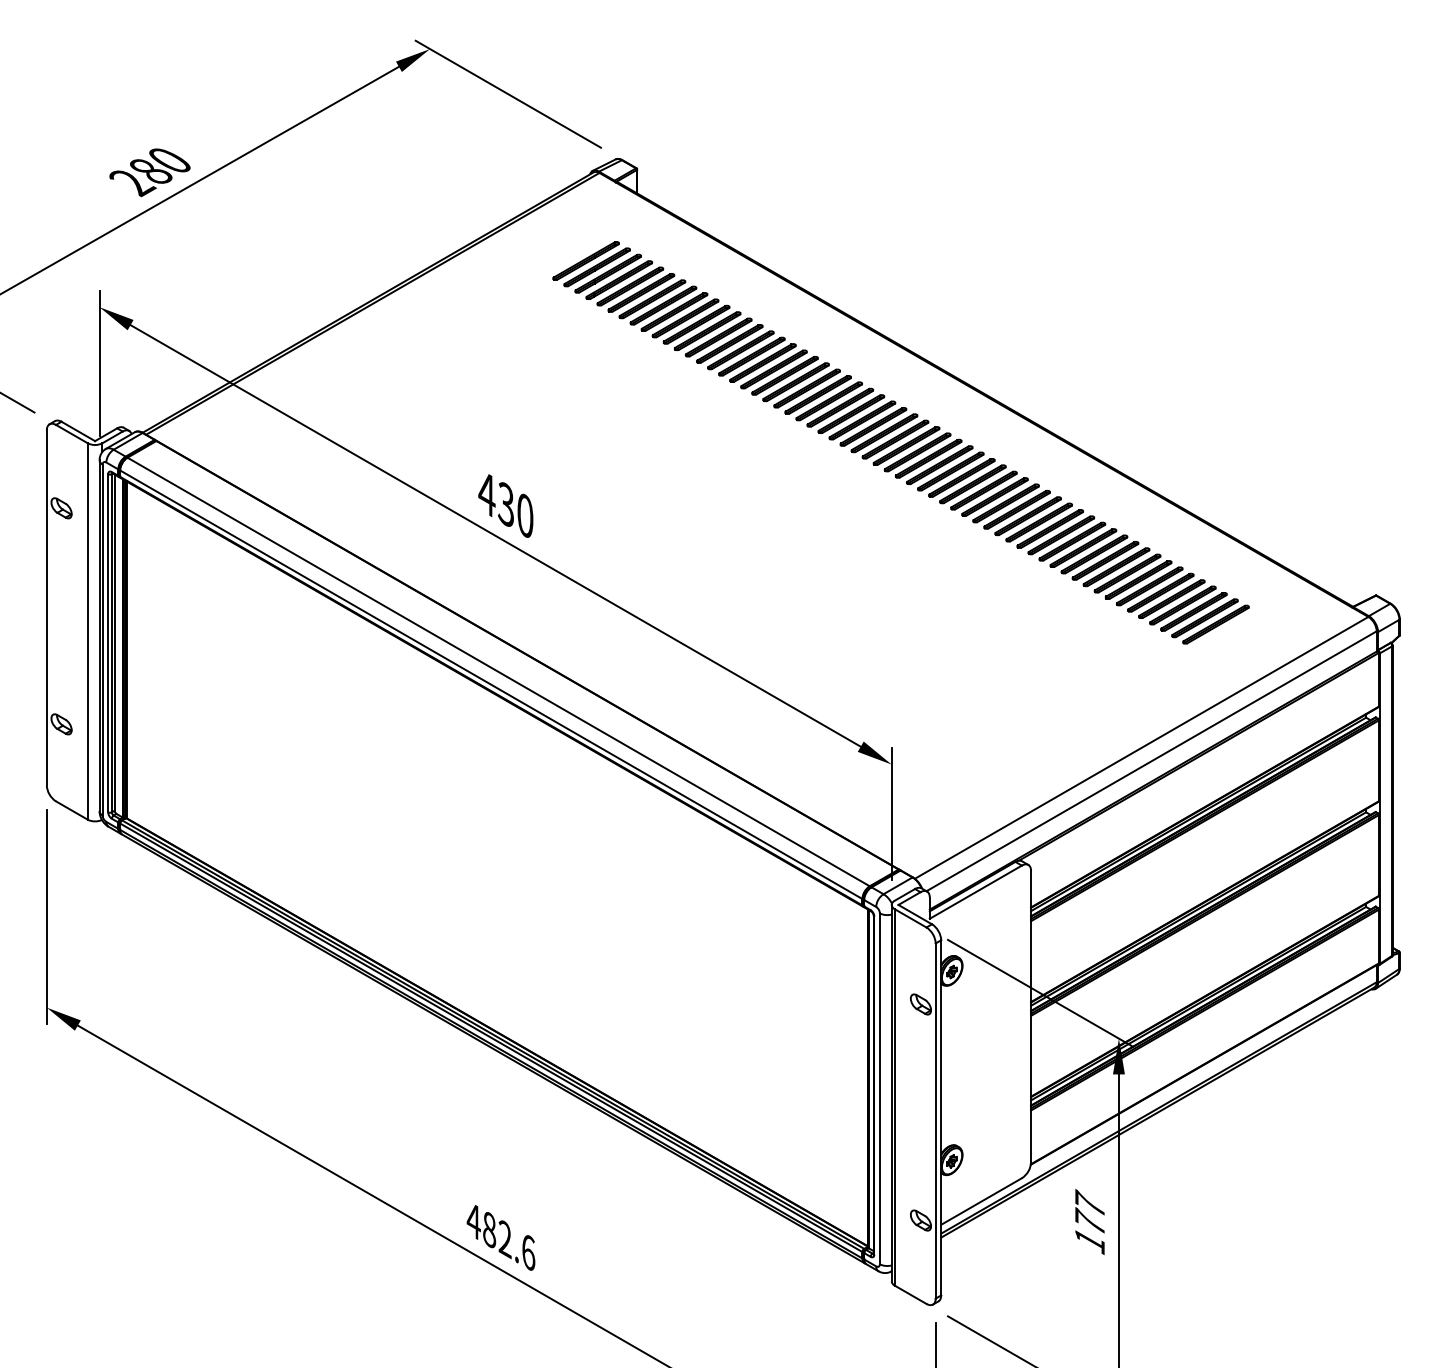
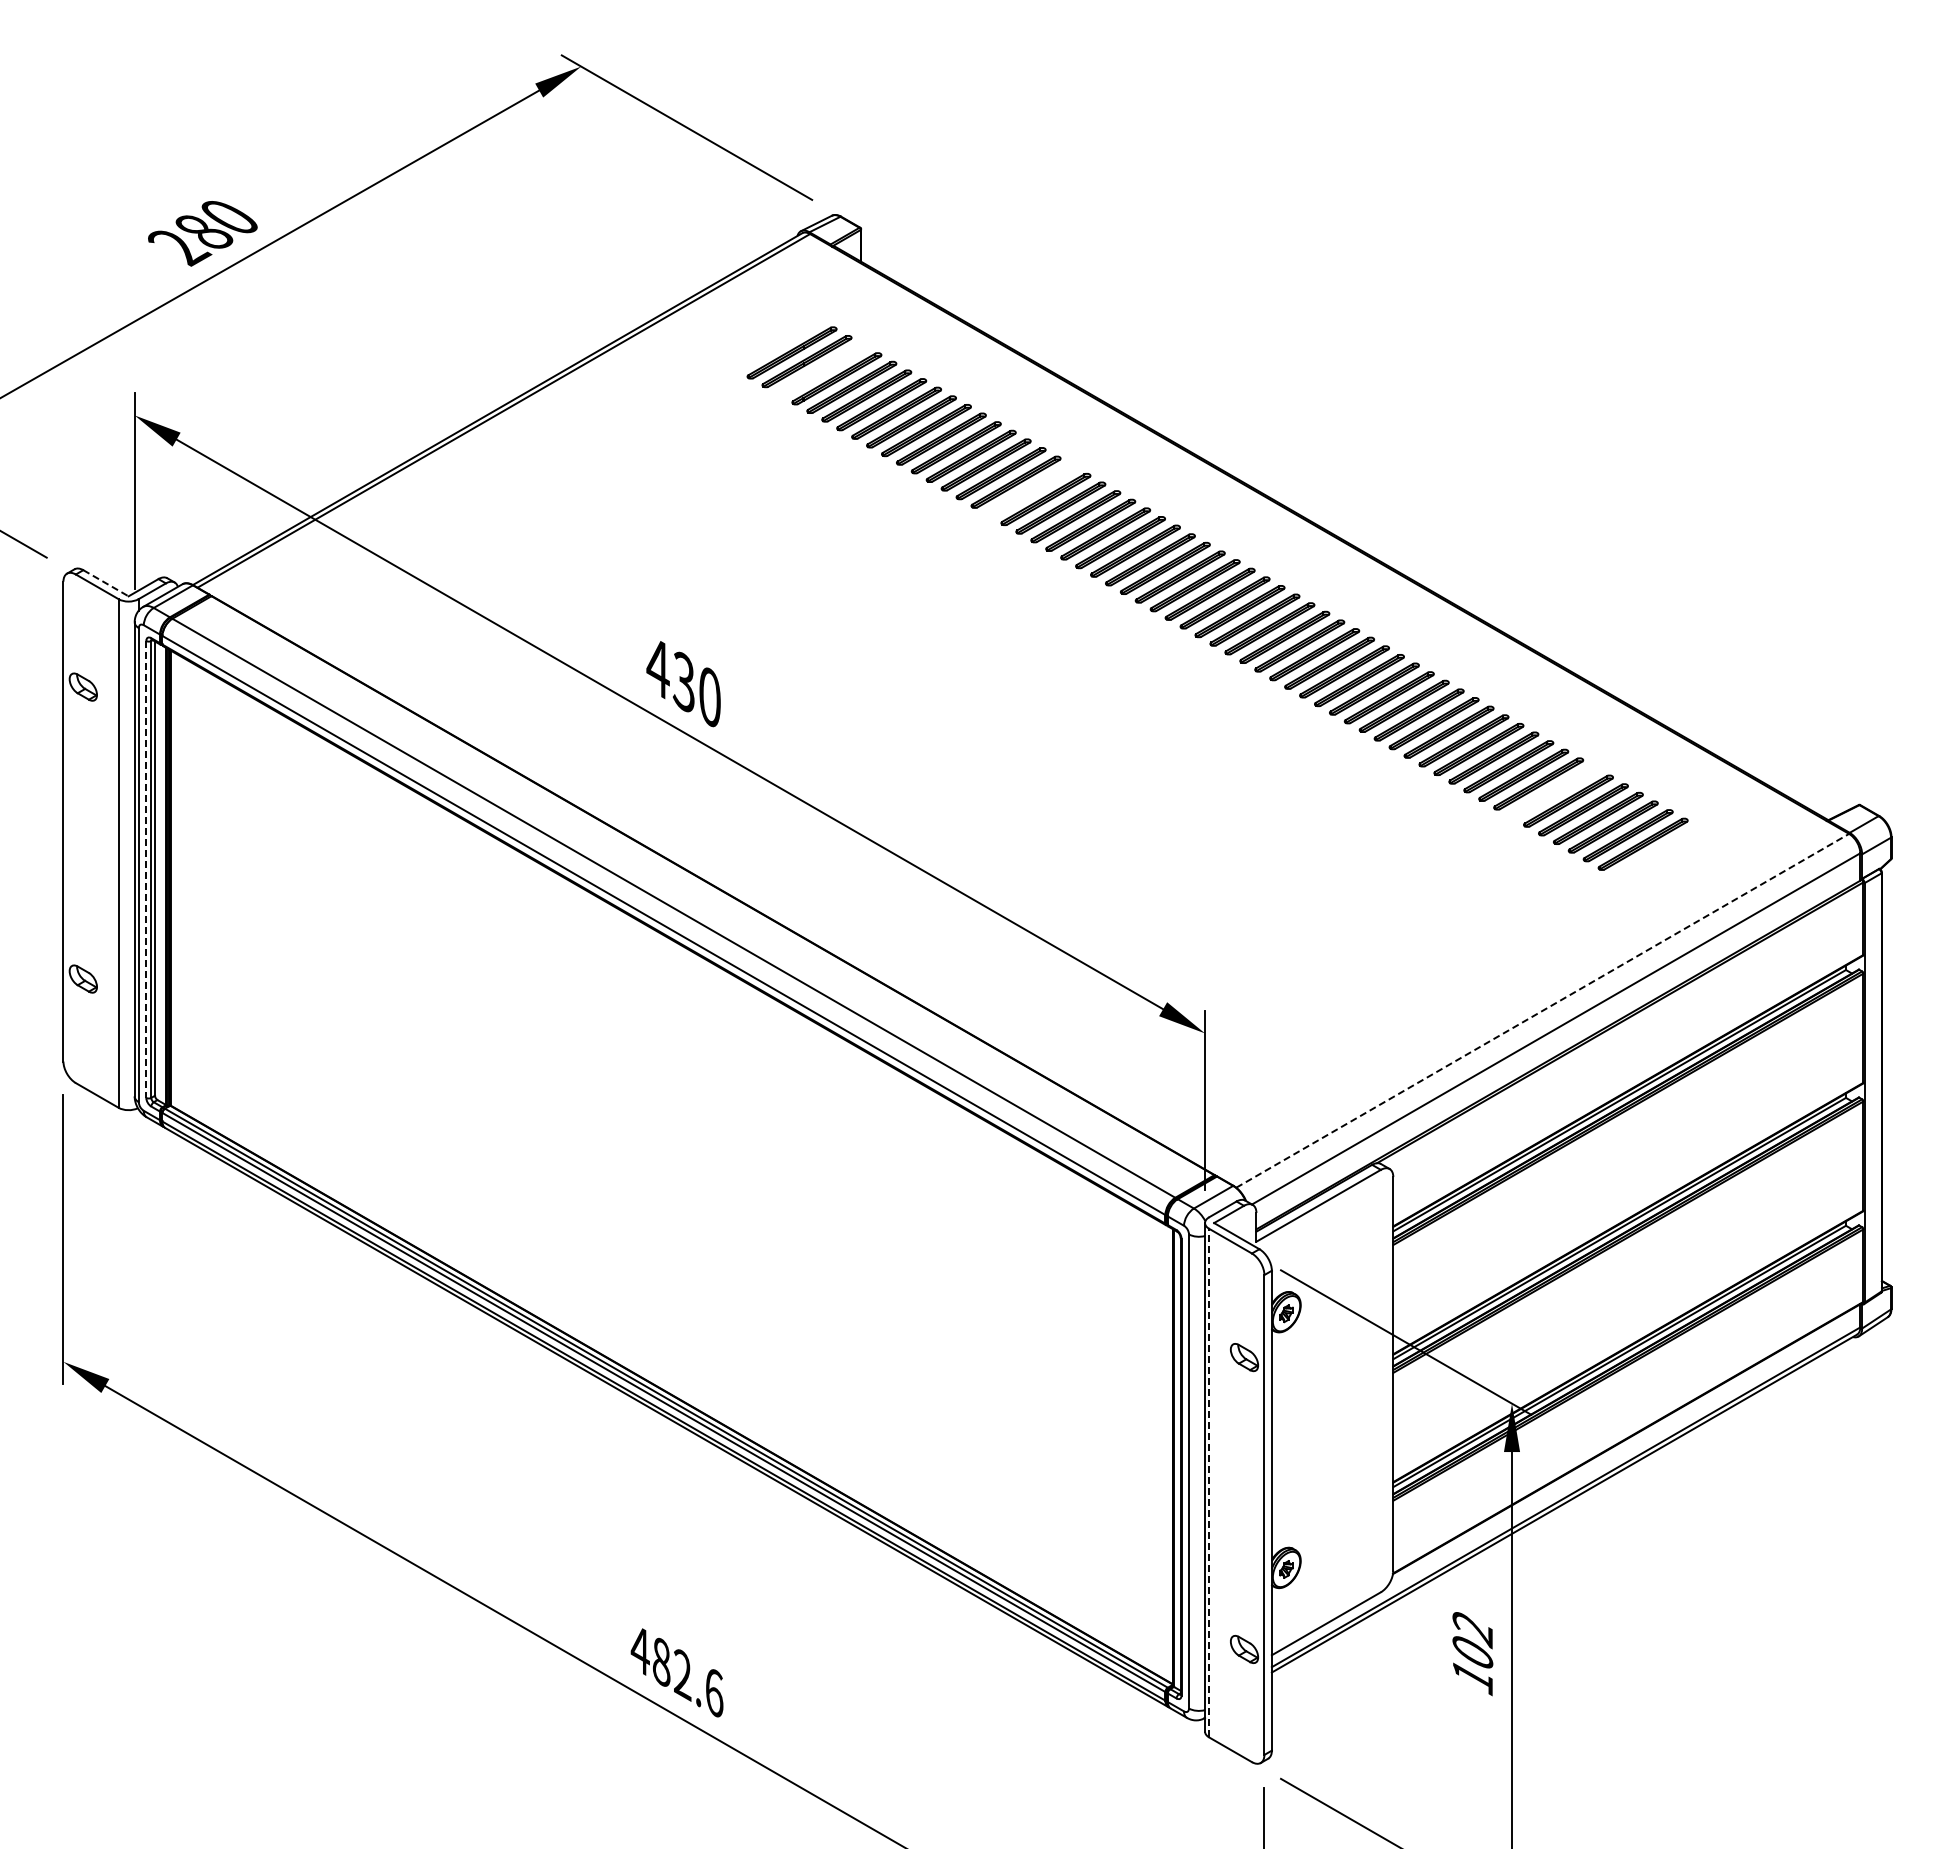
part: (607, 273) -> (821, 369), removed
part: (762, 362) -> (1030, 490), removed
line: (78, 431) -> (106, 583), solid -> dashed
part: (1149, 586) -> (1553, 792), removed
line: (108, 643) -> (146, 869), solid -> dashed
line: (1141, 747) -> (1542, 1010), solid -> dashed
line: (895, 1096) -> (1209, 1482), solid -> dashed
text: (1089, 1211) -> (1472, 1637), 177 -> 102

